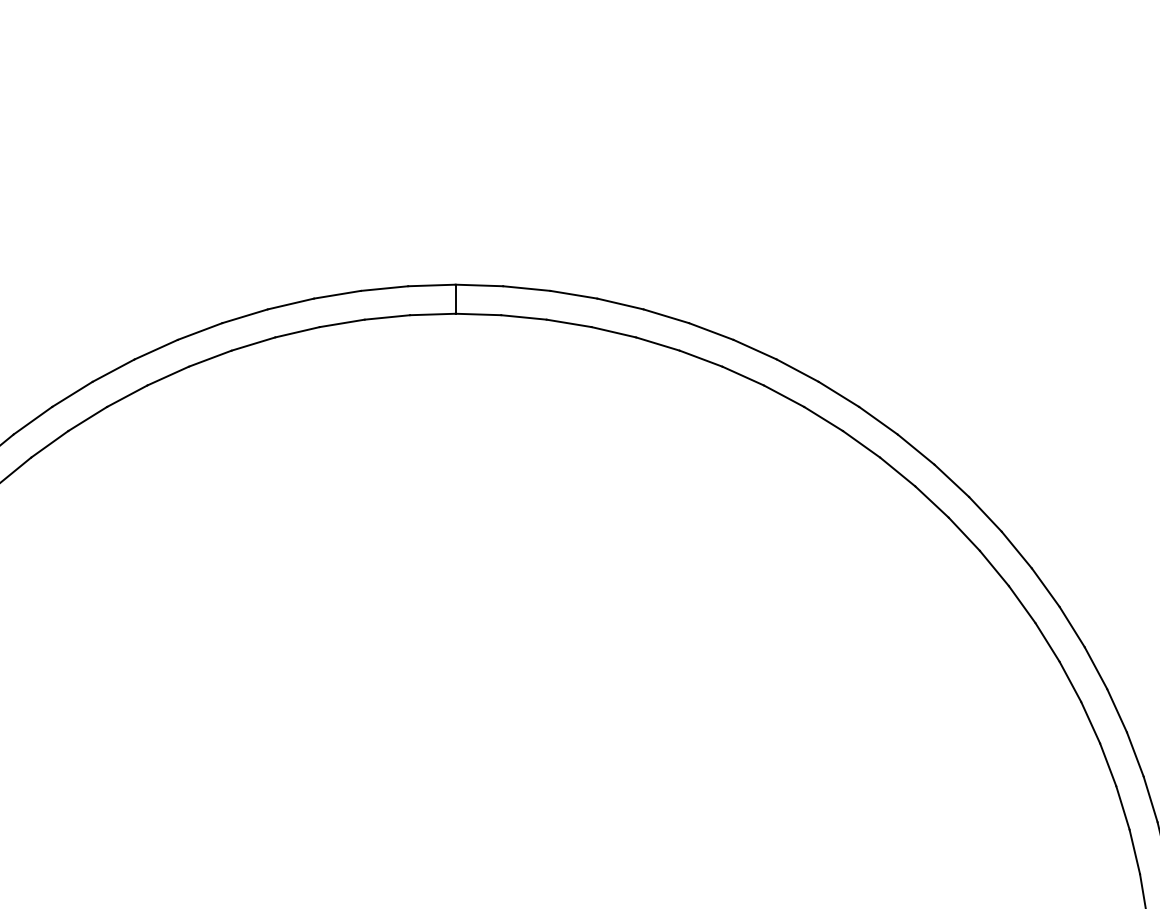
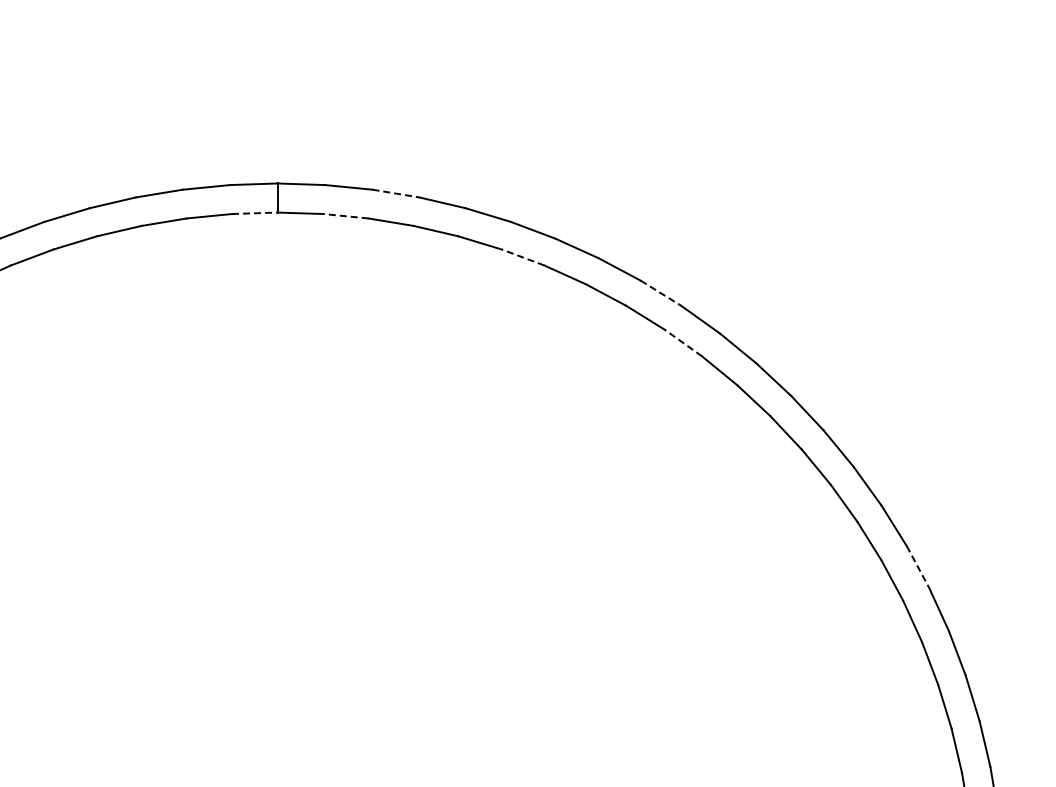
line: (573, 294) -> (395, 193), solid -> dashed
line: (432, 314) -> (254, 213), solid -> dashed
line: (523, 317) -> (345, 216), solid -> dashed
line: (701, 358) -> (523, 257), solid -> dashed
line: (838, 394) -> (660, 293), solid -> dashed
line: (861, 444) -> (683, 343), solid -> dashed
line: (1095, 668) -> (917, 567), solid -> dashed

